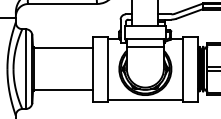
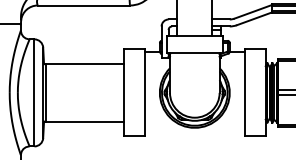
line: (145, 47) -> (194, 63), removed
line: (145, 99) -> (194, 133), removed

